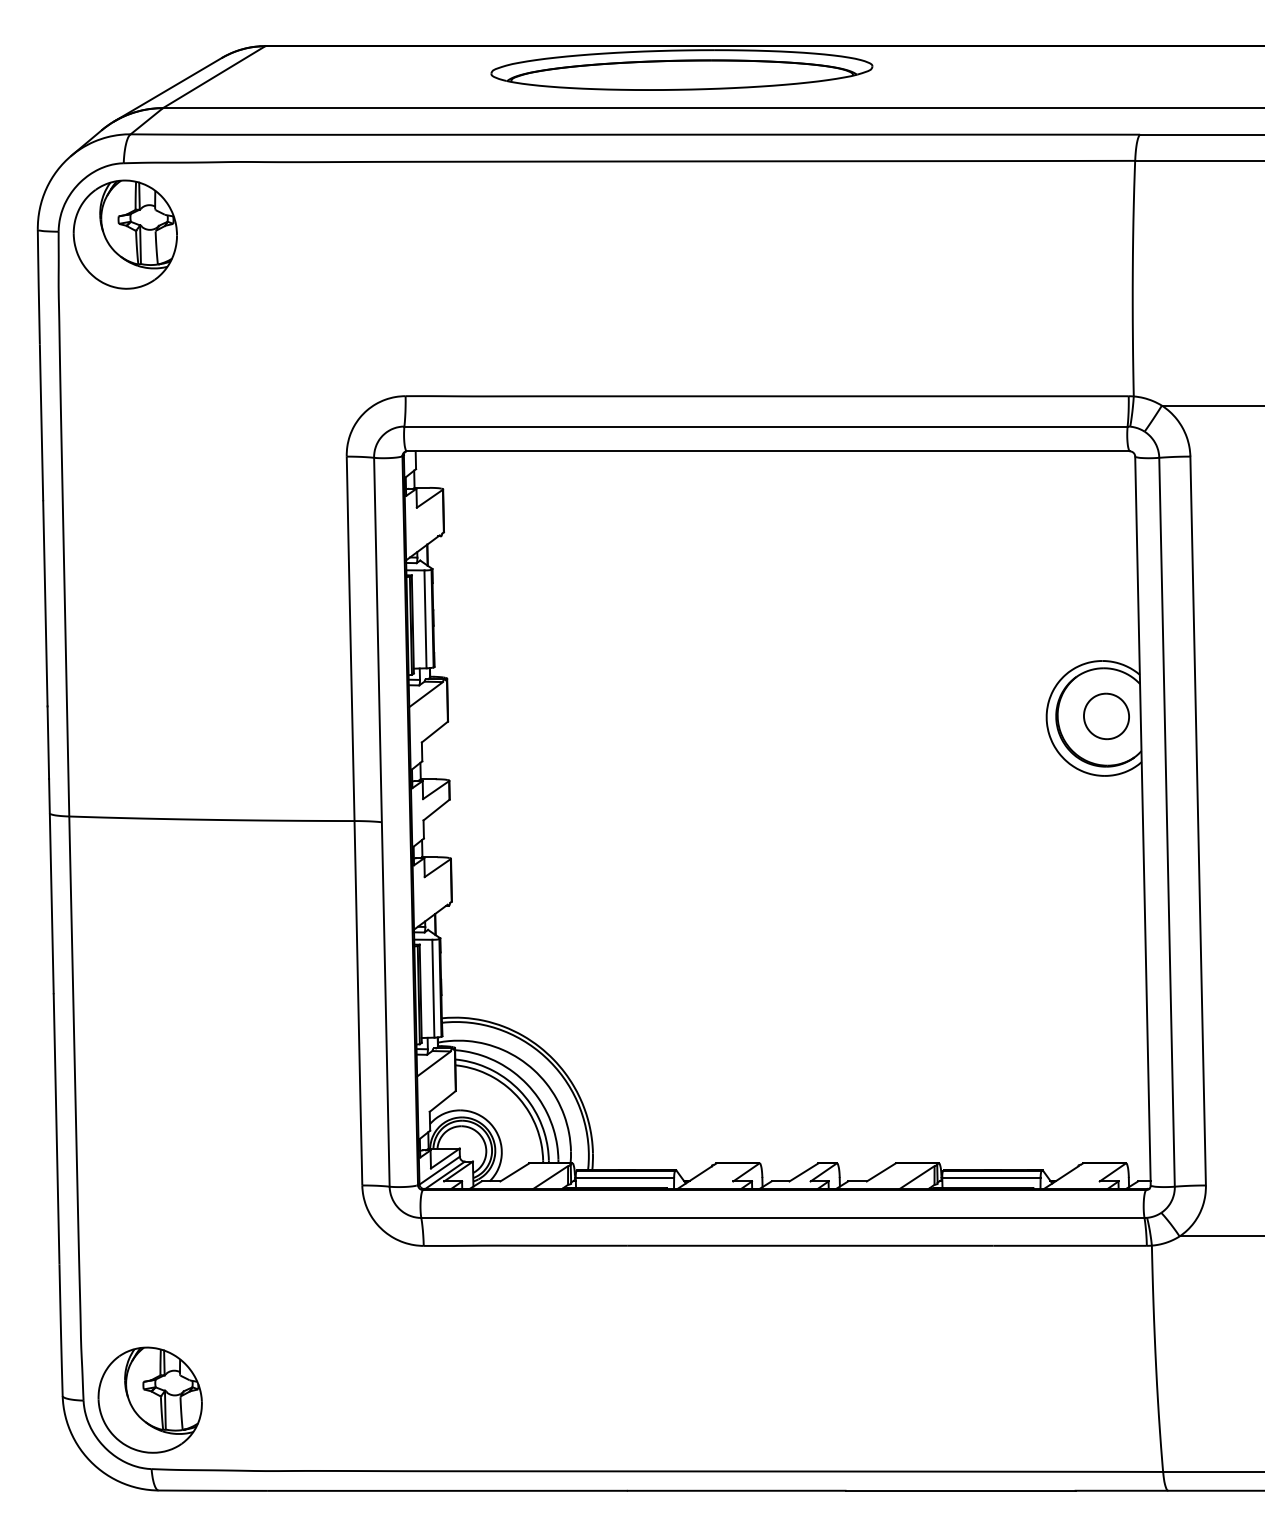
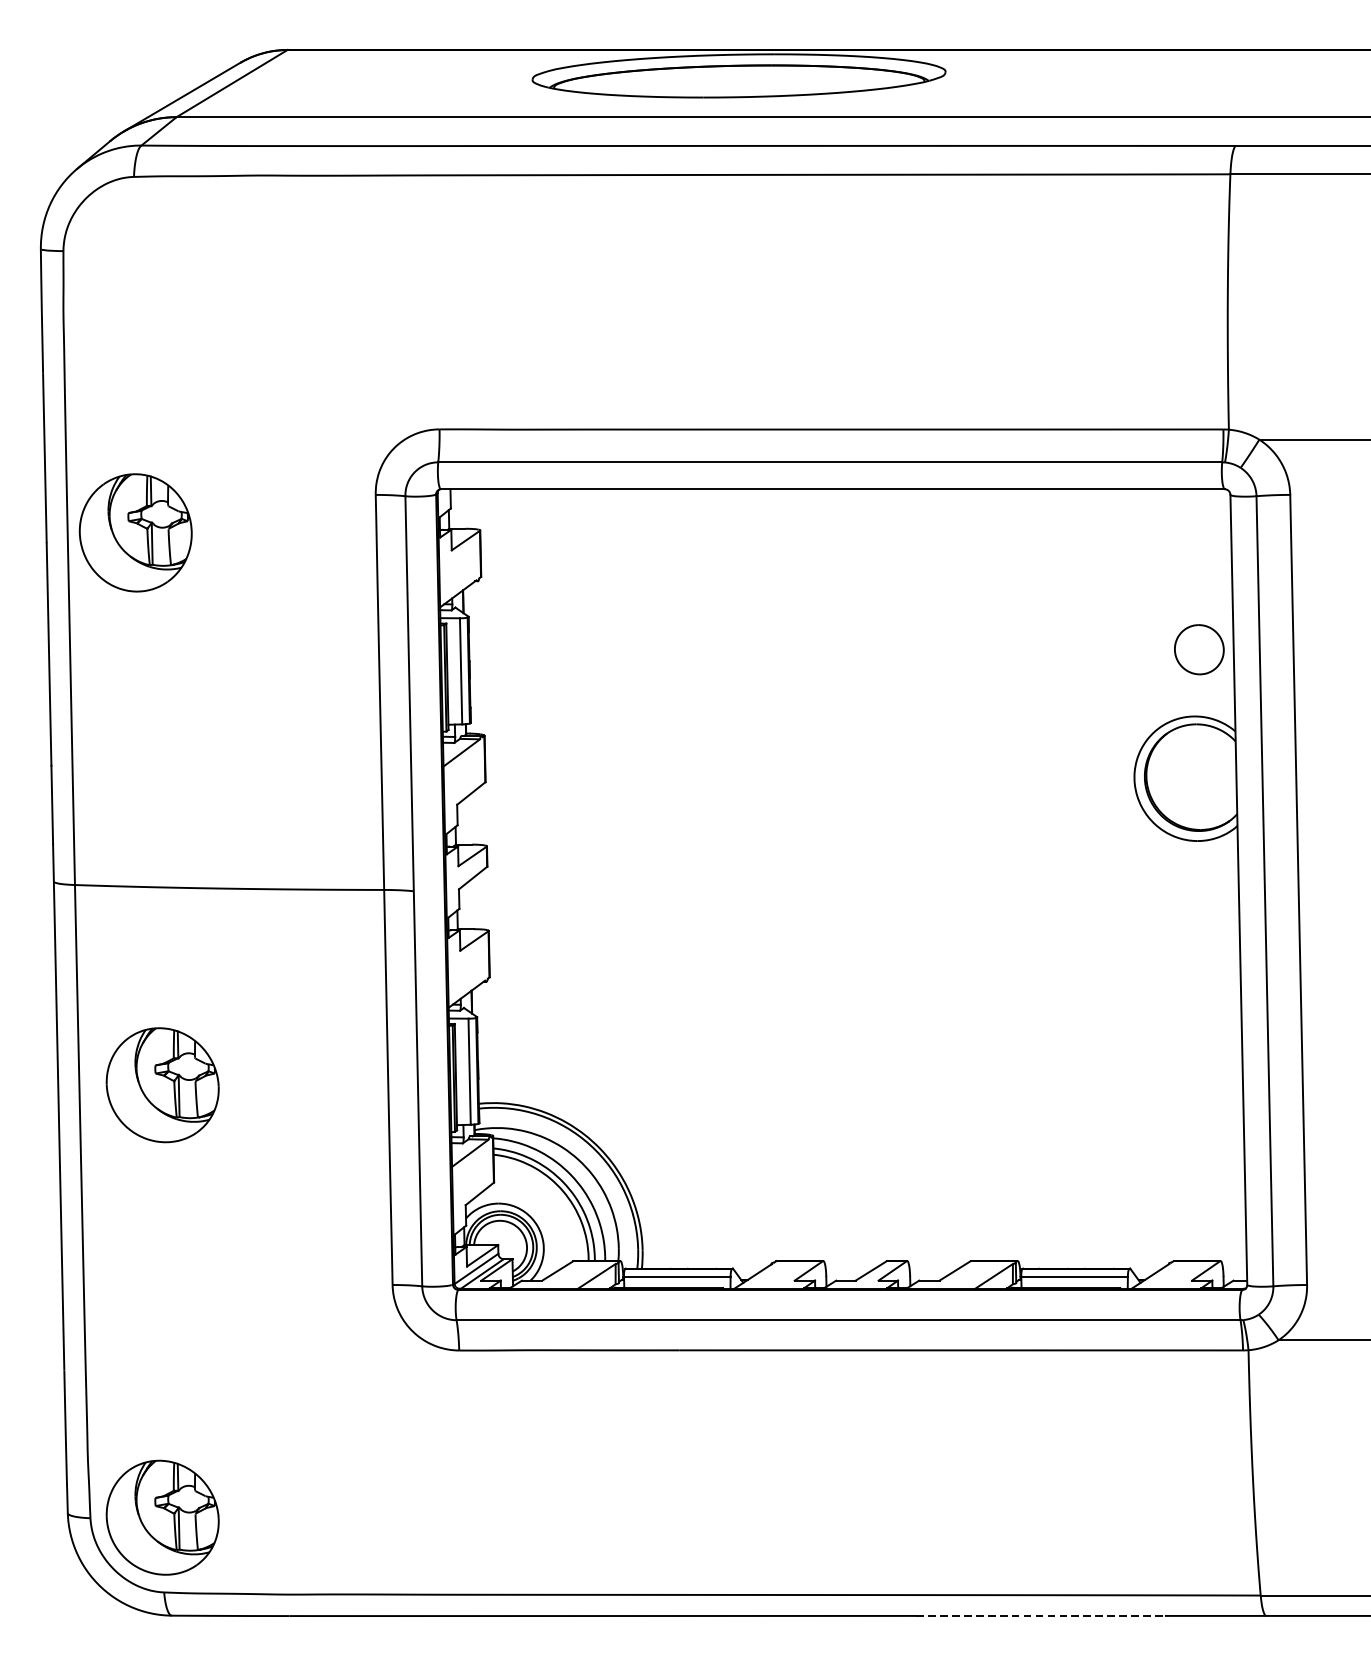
part: (124, 234) -> (134, 532), moved
part: (1106, 716) -> (1199, 649), moved
part: (149, 1000) -> (161, 1084), added
line: (961, 1490) -> (1042, 1615), solid -> dashed

